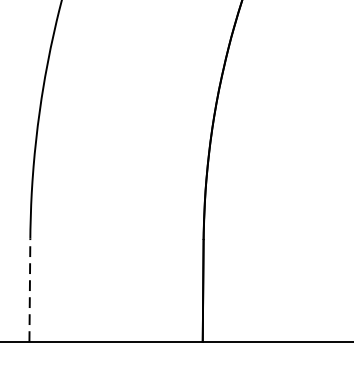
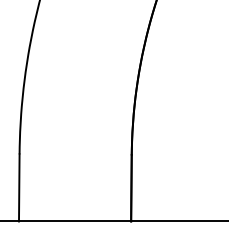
line: (30, 289) -> (19, 187), dashed -> solid

